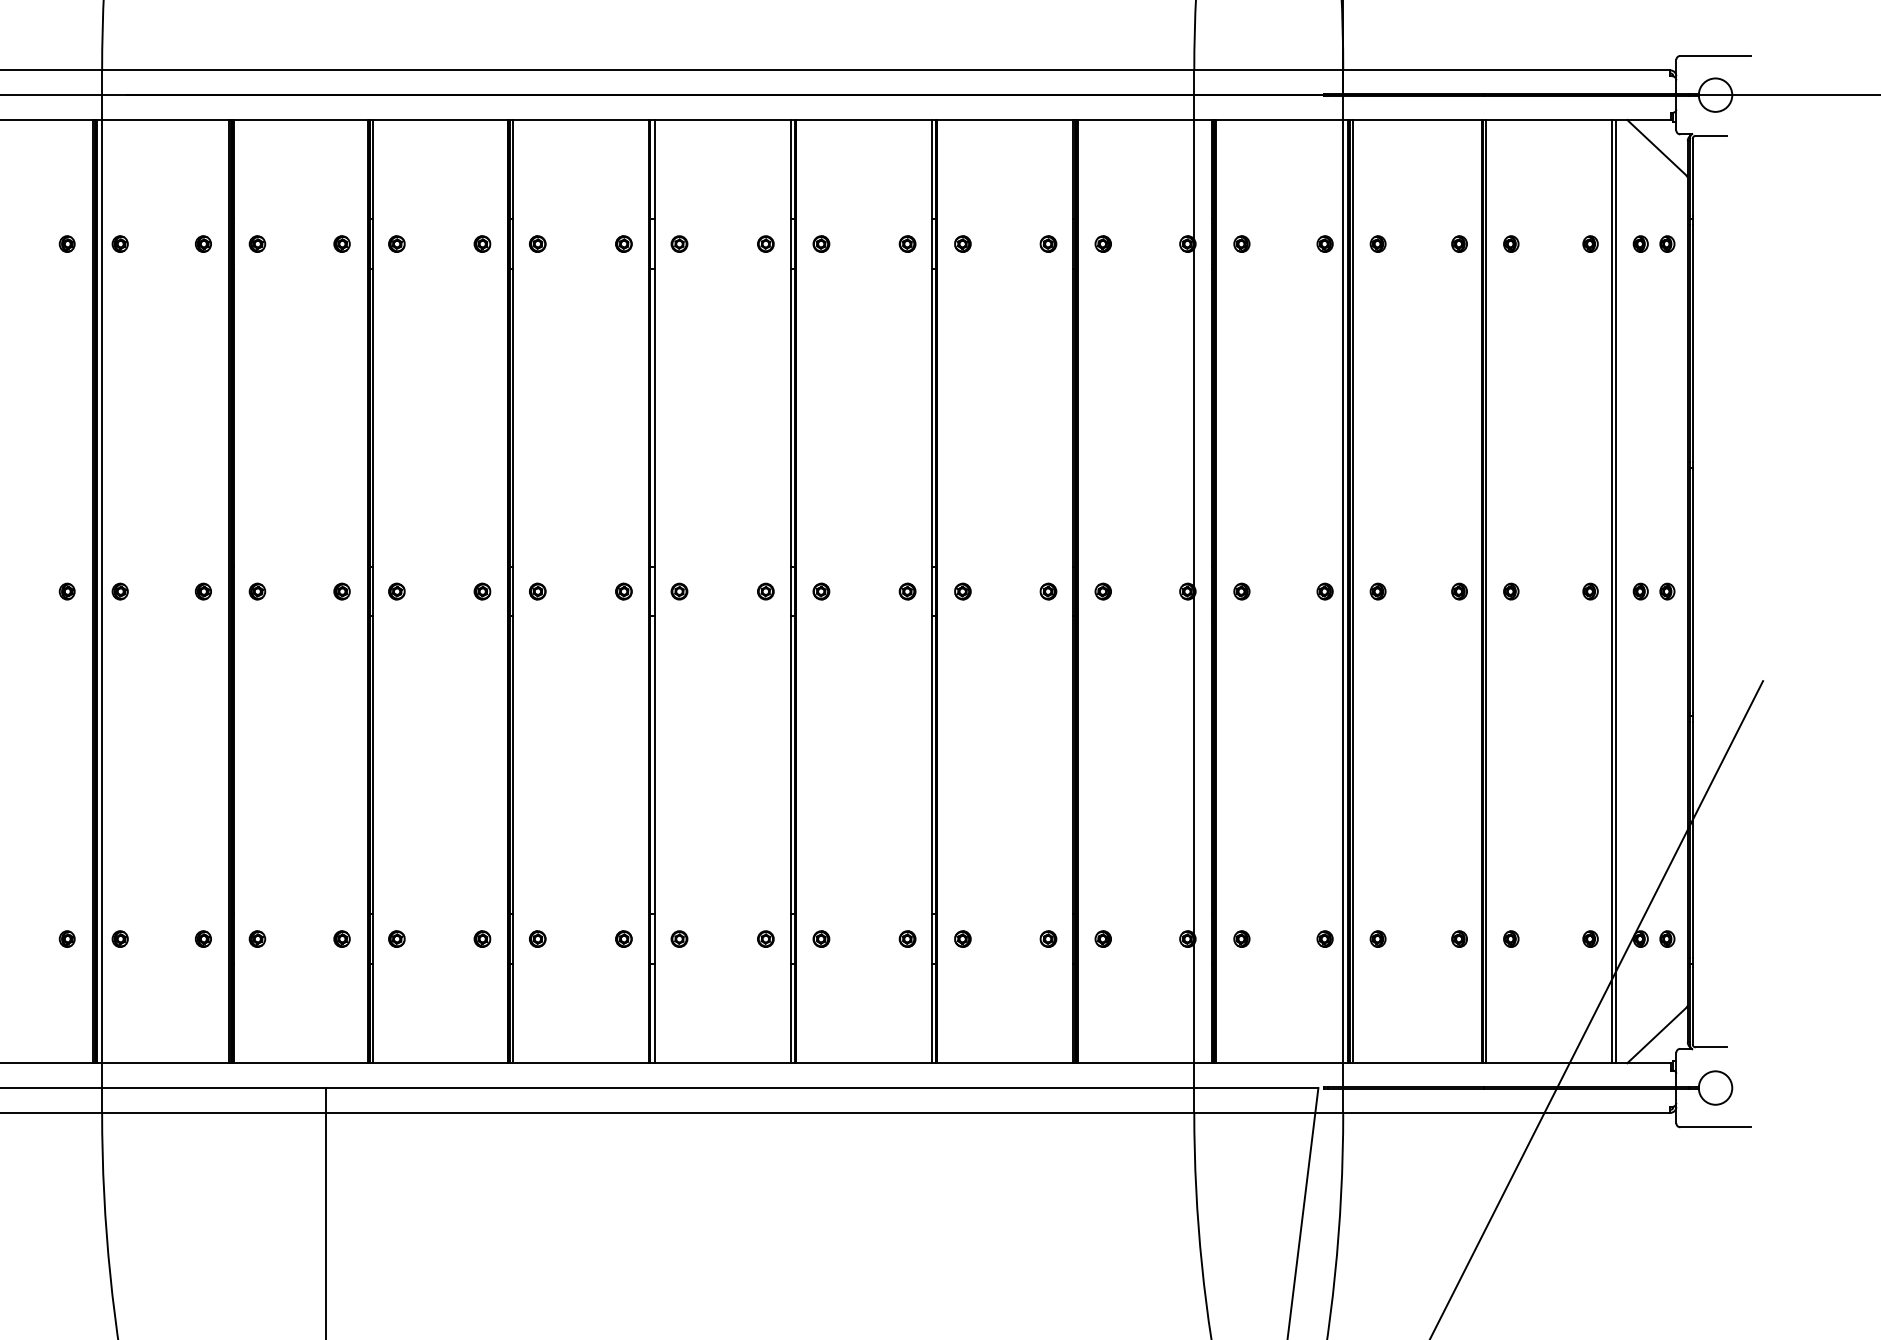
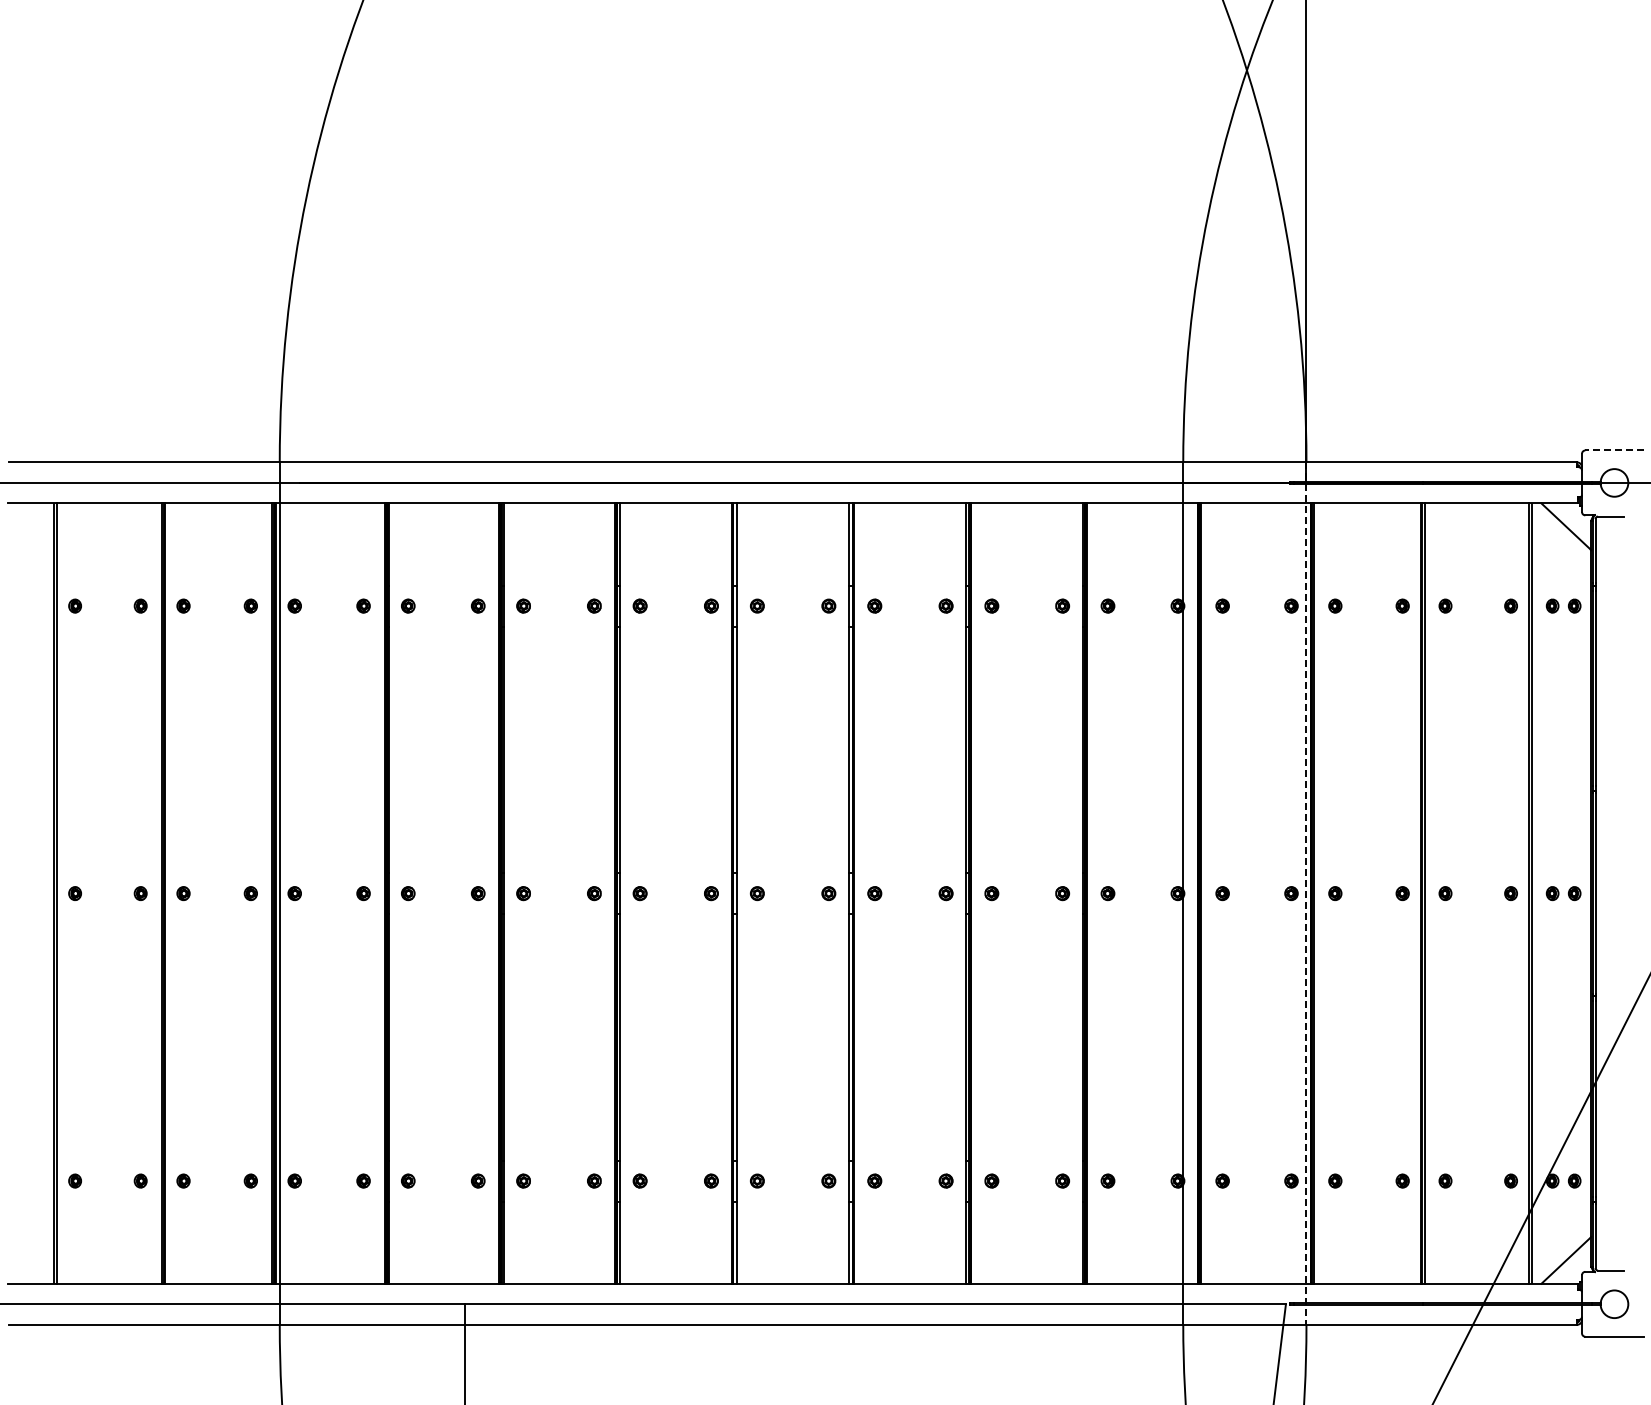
line: (1714, 55) -> (1613, 450), solid -> dashed
line: (1343, 592) -> (1306, 894), solid -> dashed

